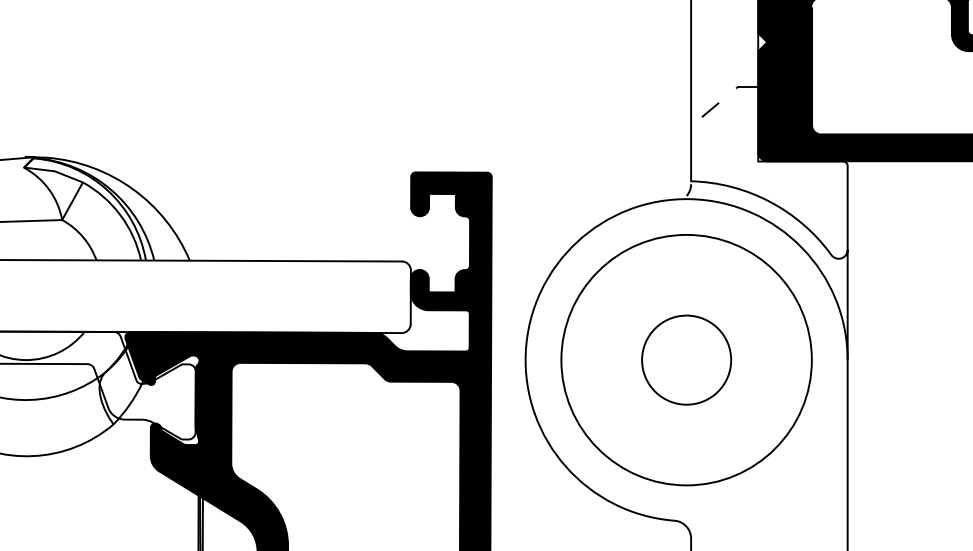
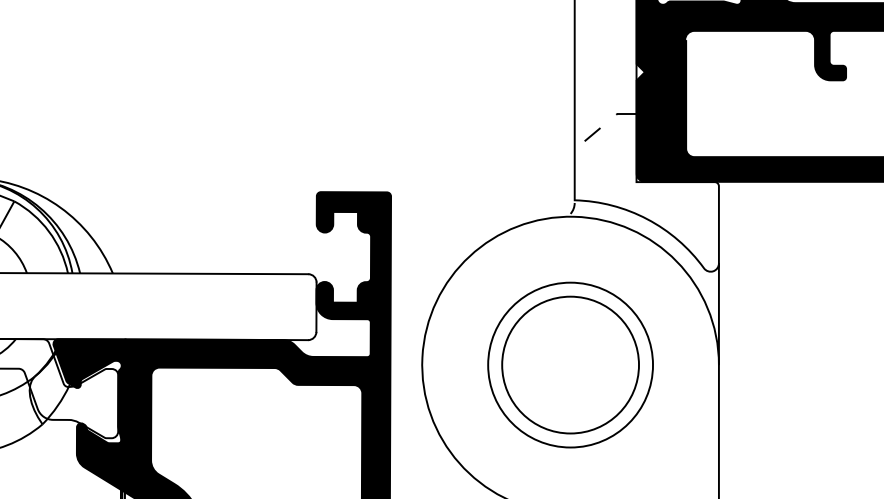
circle: (686, 359) -> (570, 364), size x0.71
circle: (686, 359) -> (570, 364), size x1.67

